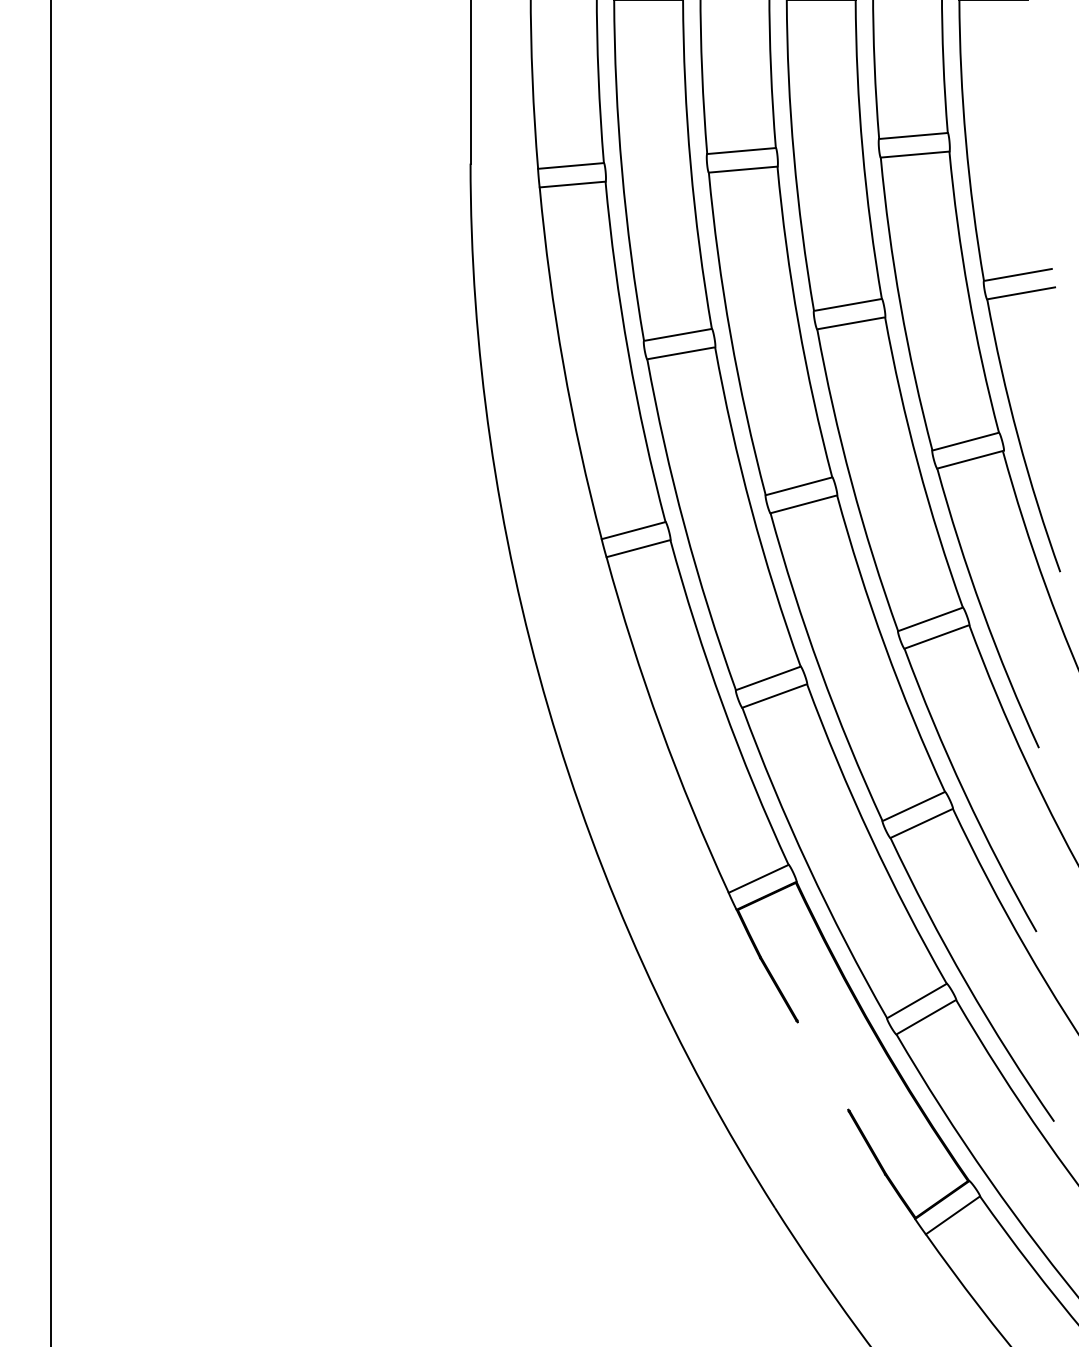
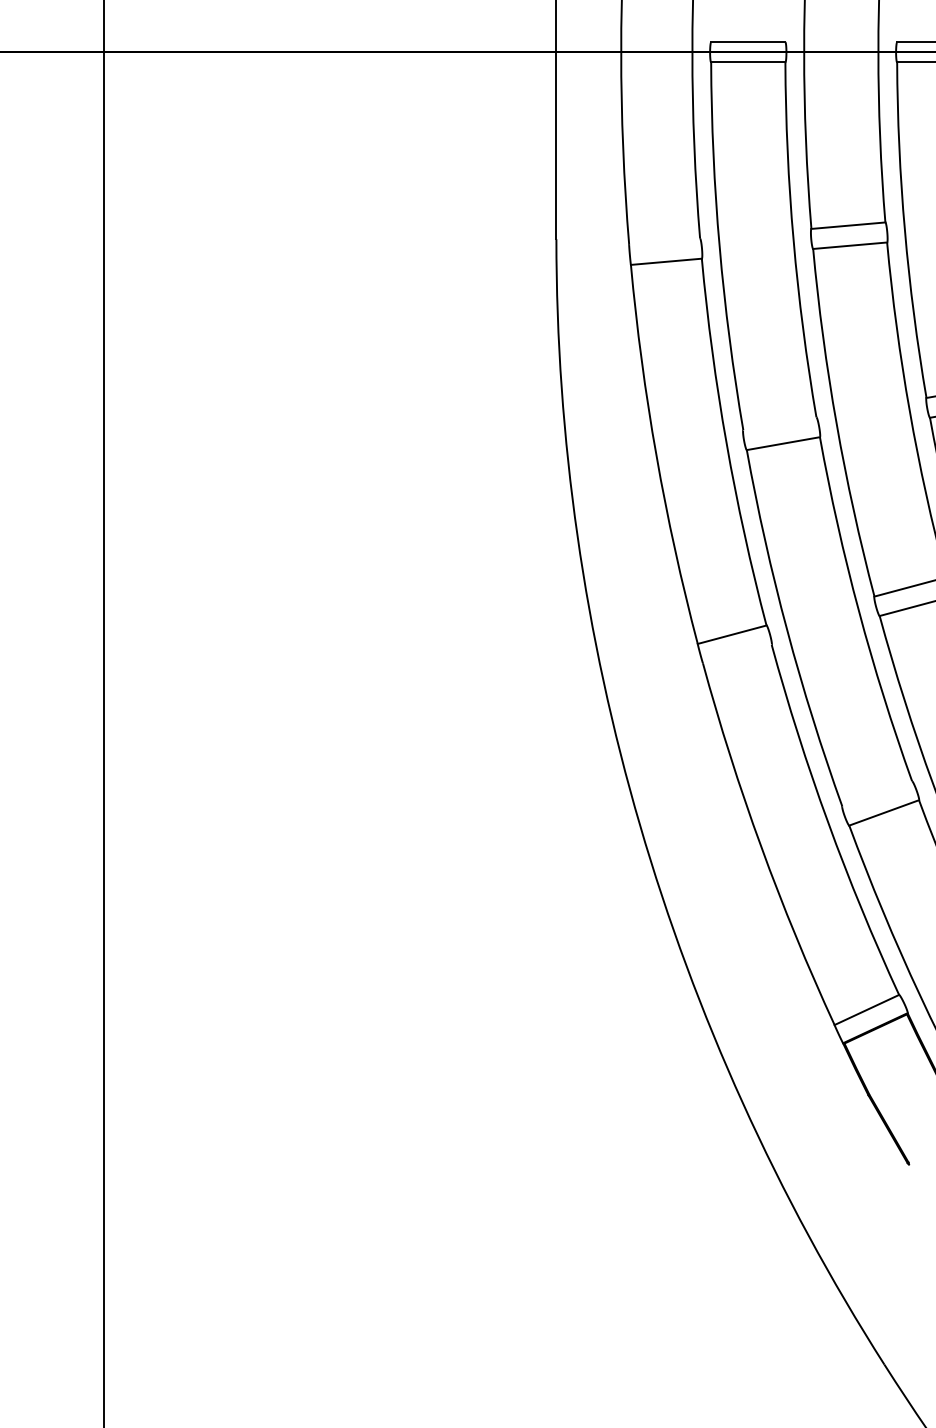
line: (570, 165) -> (664, 241), removed
line: (677, 334) -> (779, 423), removed
line: (638, 548) -> (737, 653), removed
line: (767, 678) -> (876, 794), removed

